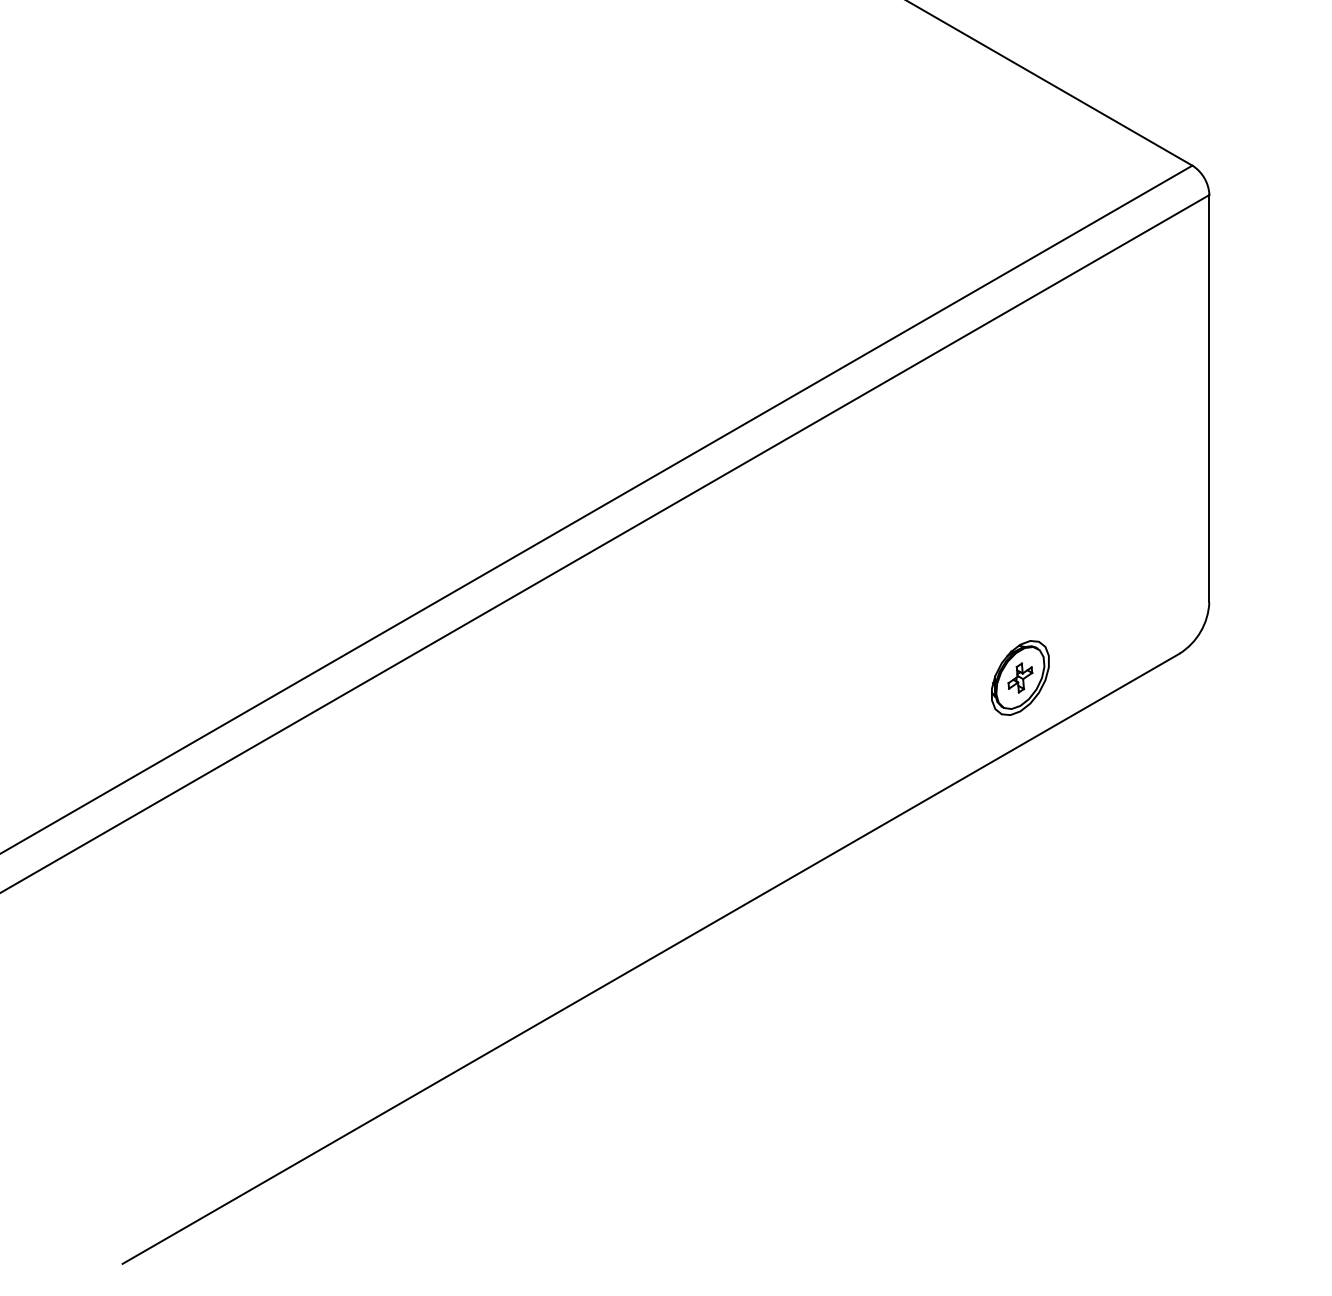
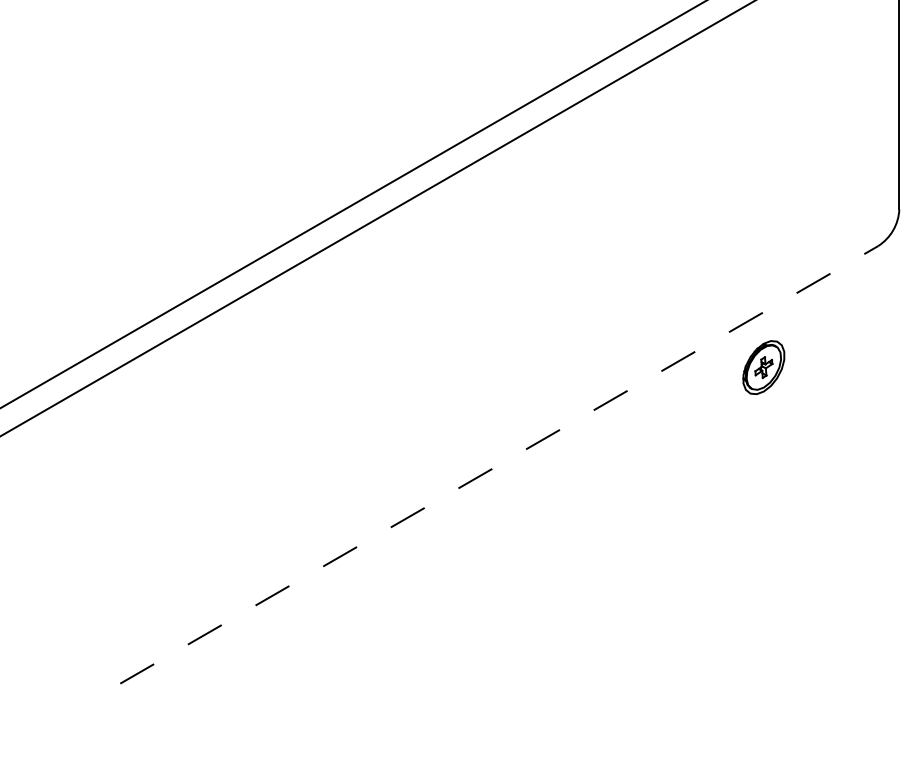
part: (1020, 677) -> (763, 367), moved
line: (651, 958) -> (499, 464), solid -> dashed

